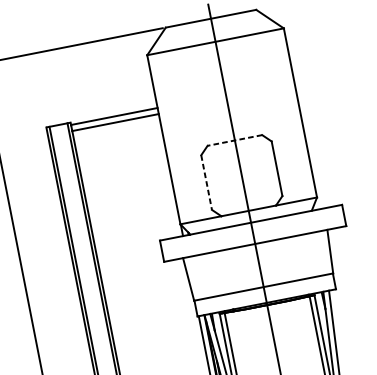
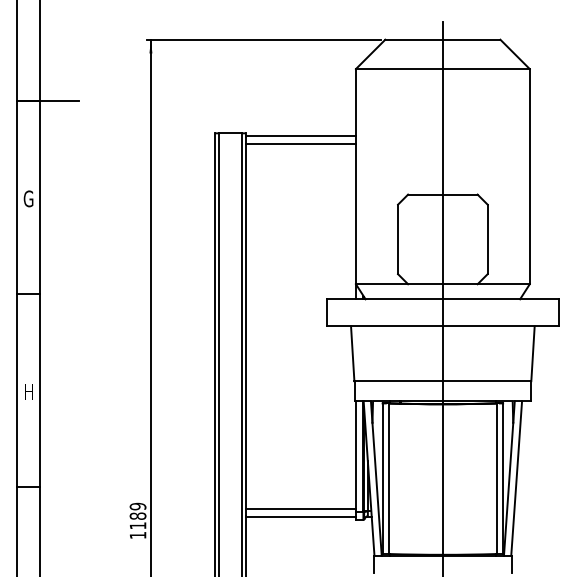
line: (234, 140) -> (442, 194), dashed -> solid
line: (206, 182) -> (398, 239), dashed -> solid

